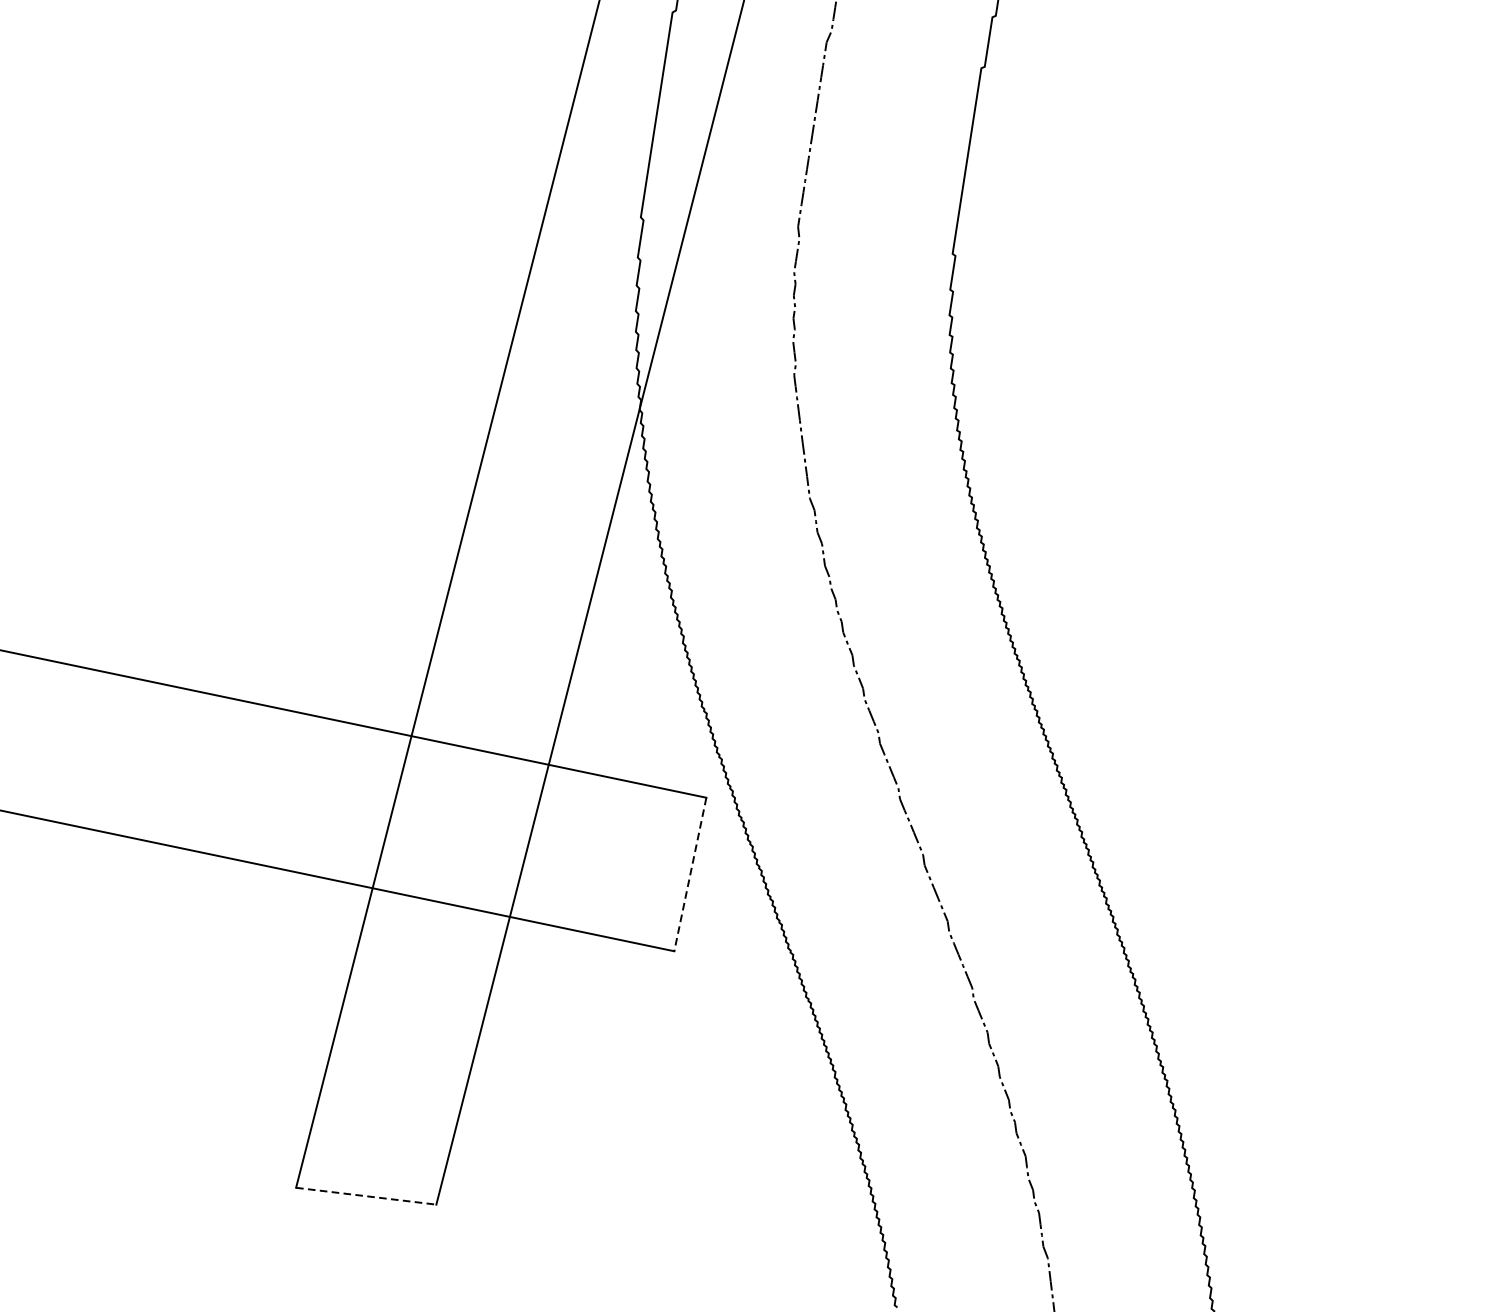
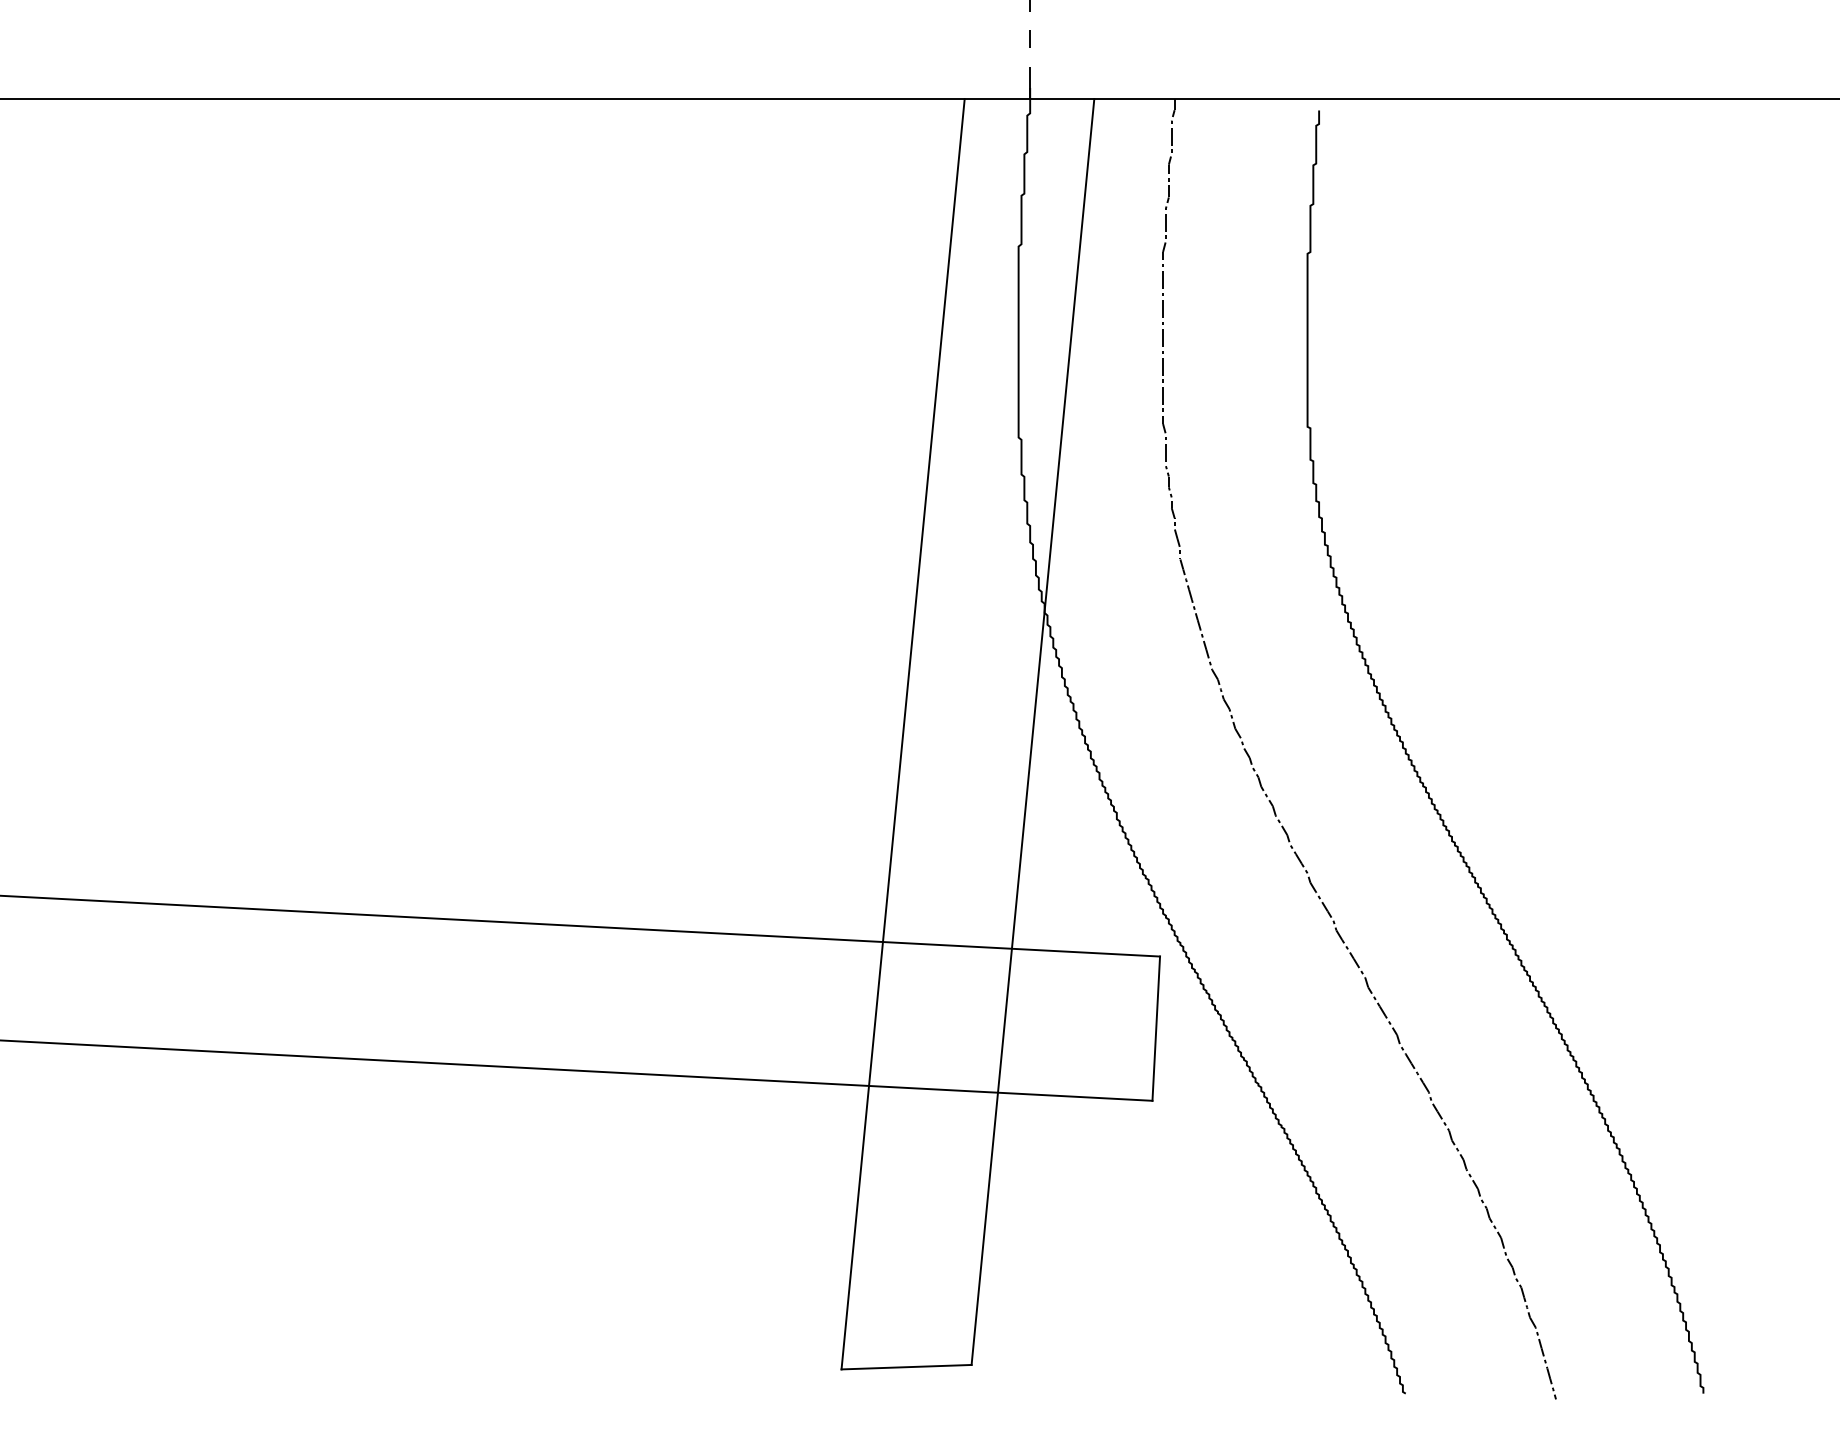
line: (690, 875) -> (1156, 1029), dashed -> solid
line: (367, 1196) -> (907, 1367), dashed -> solid

